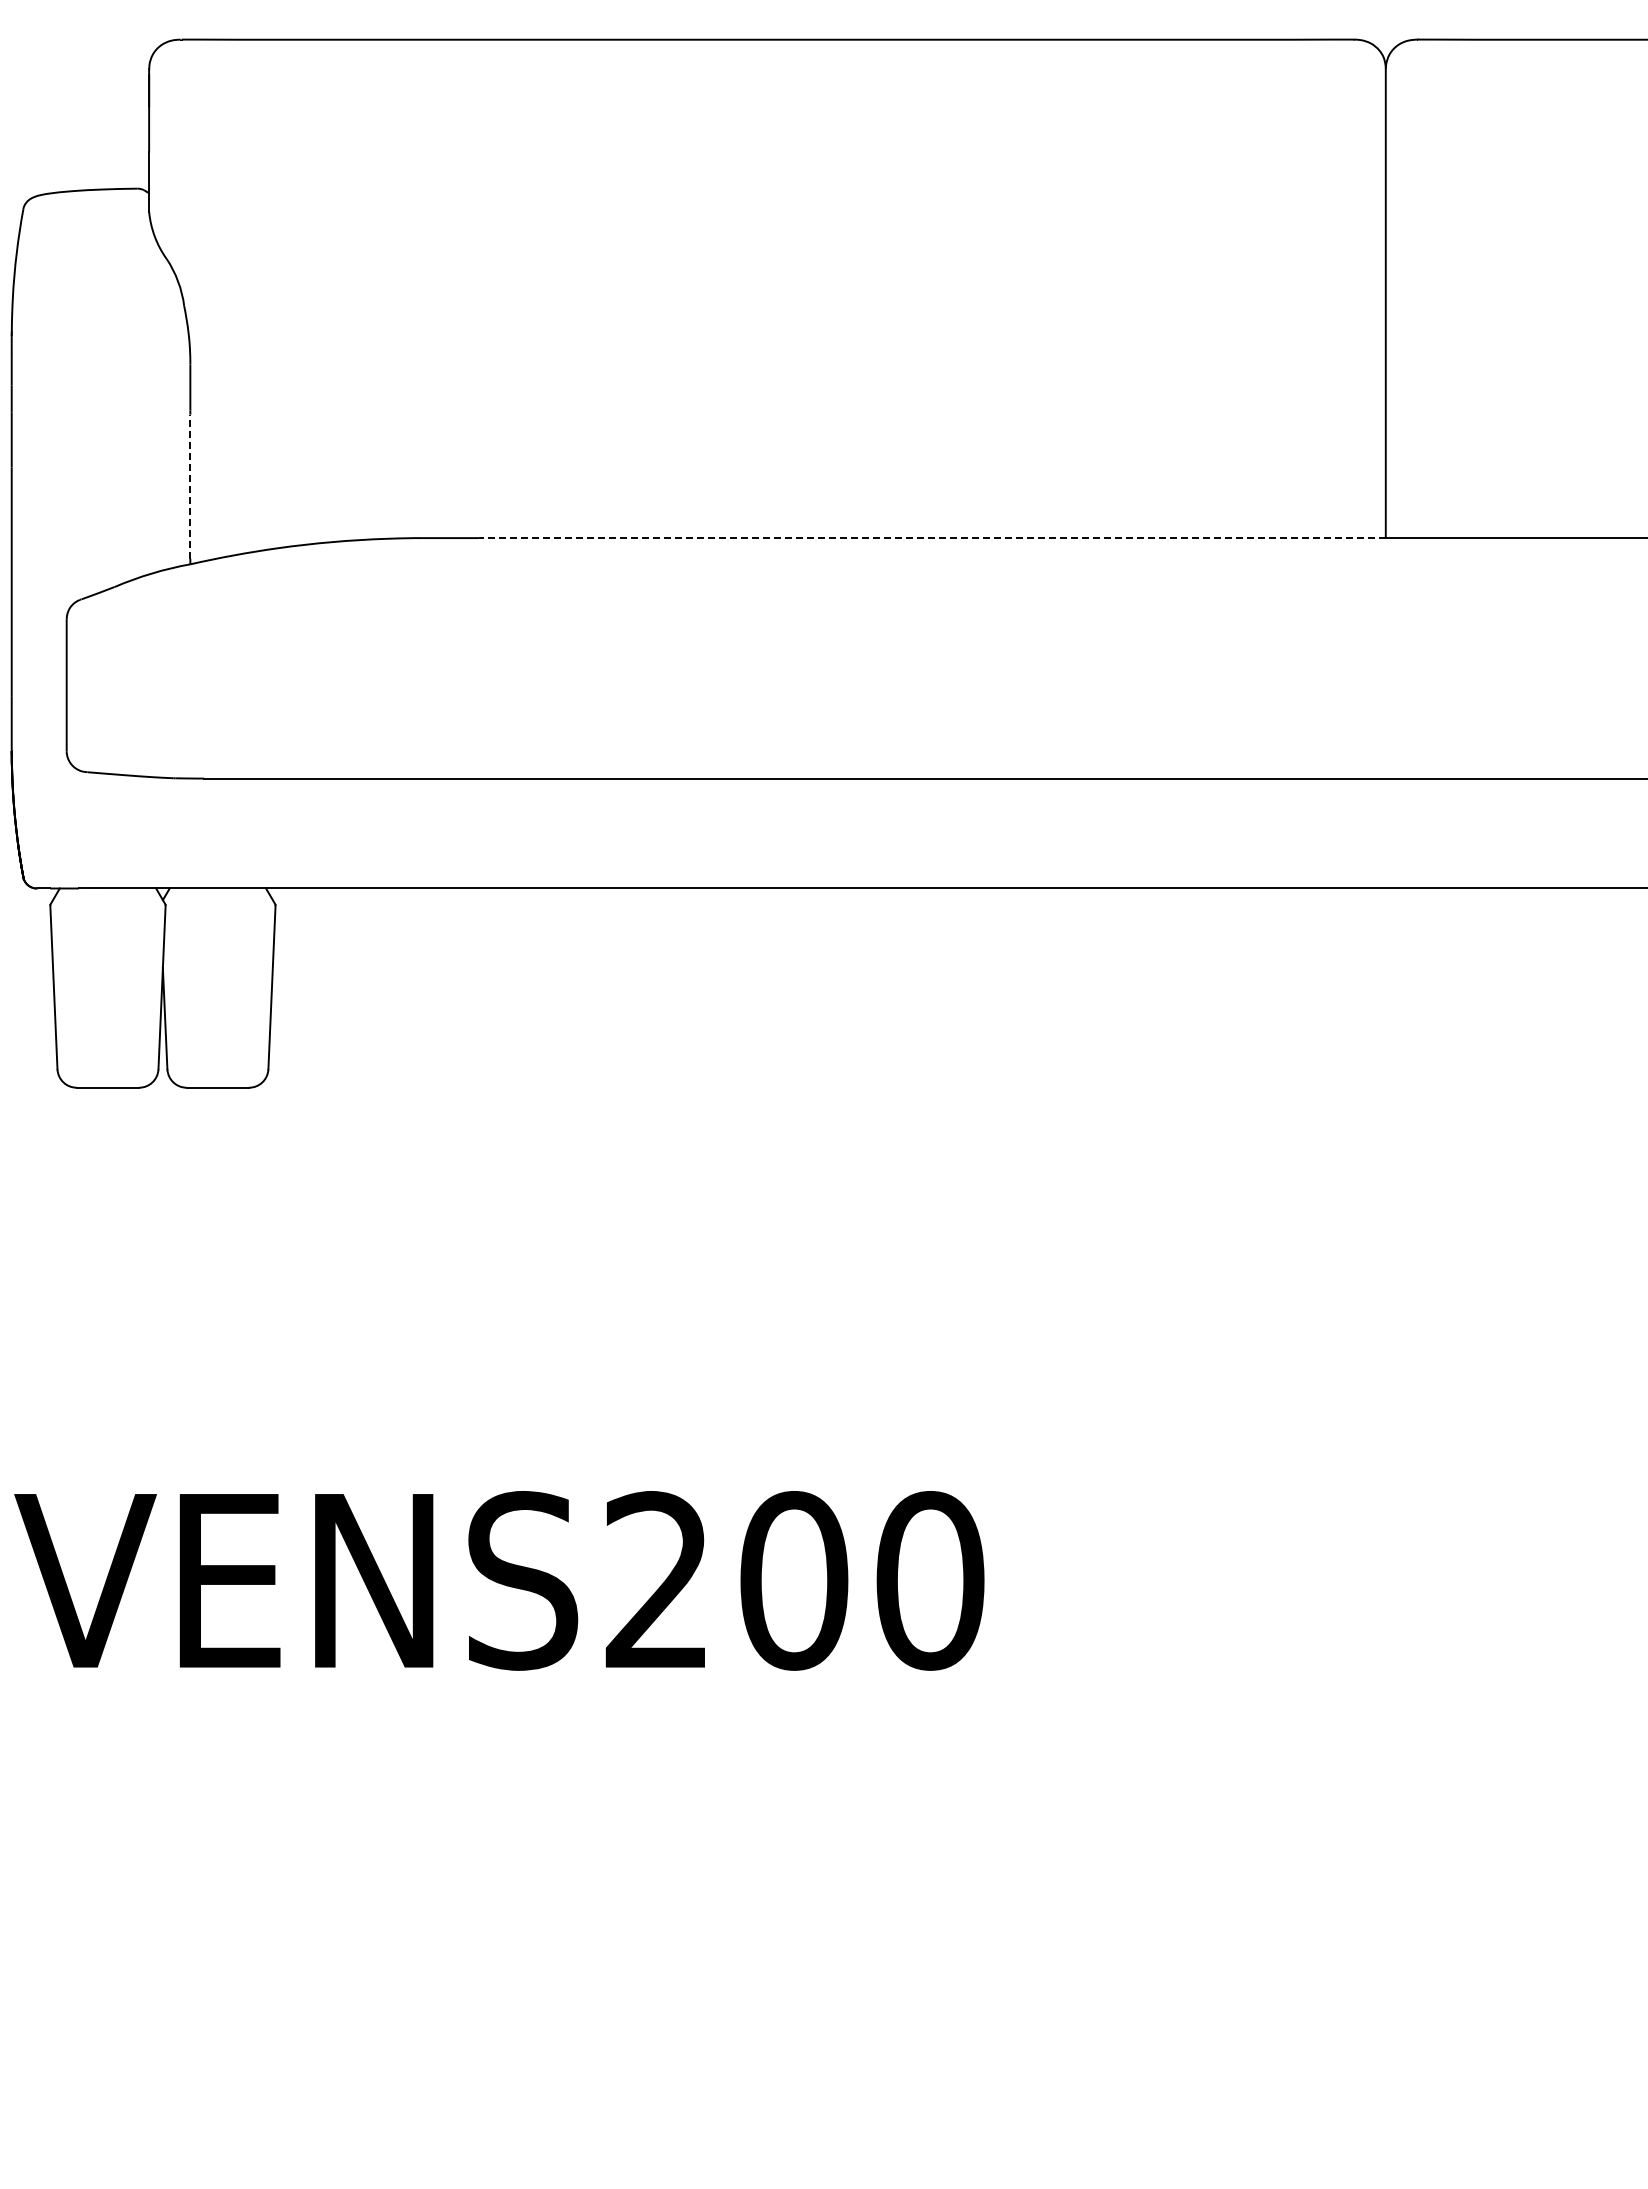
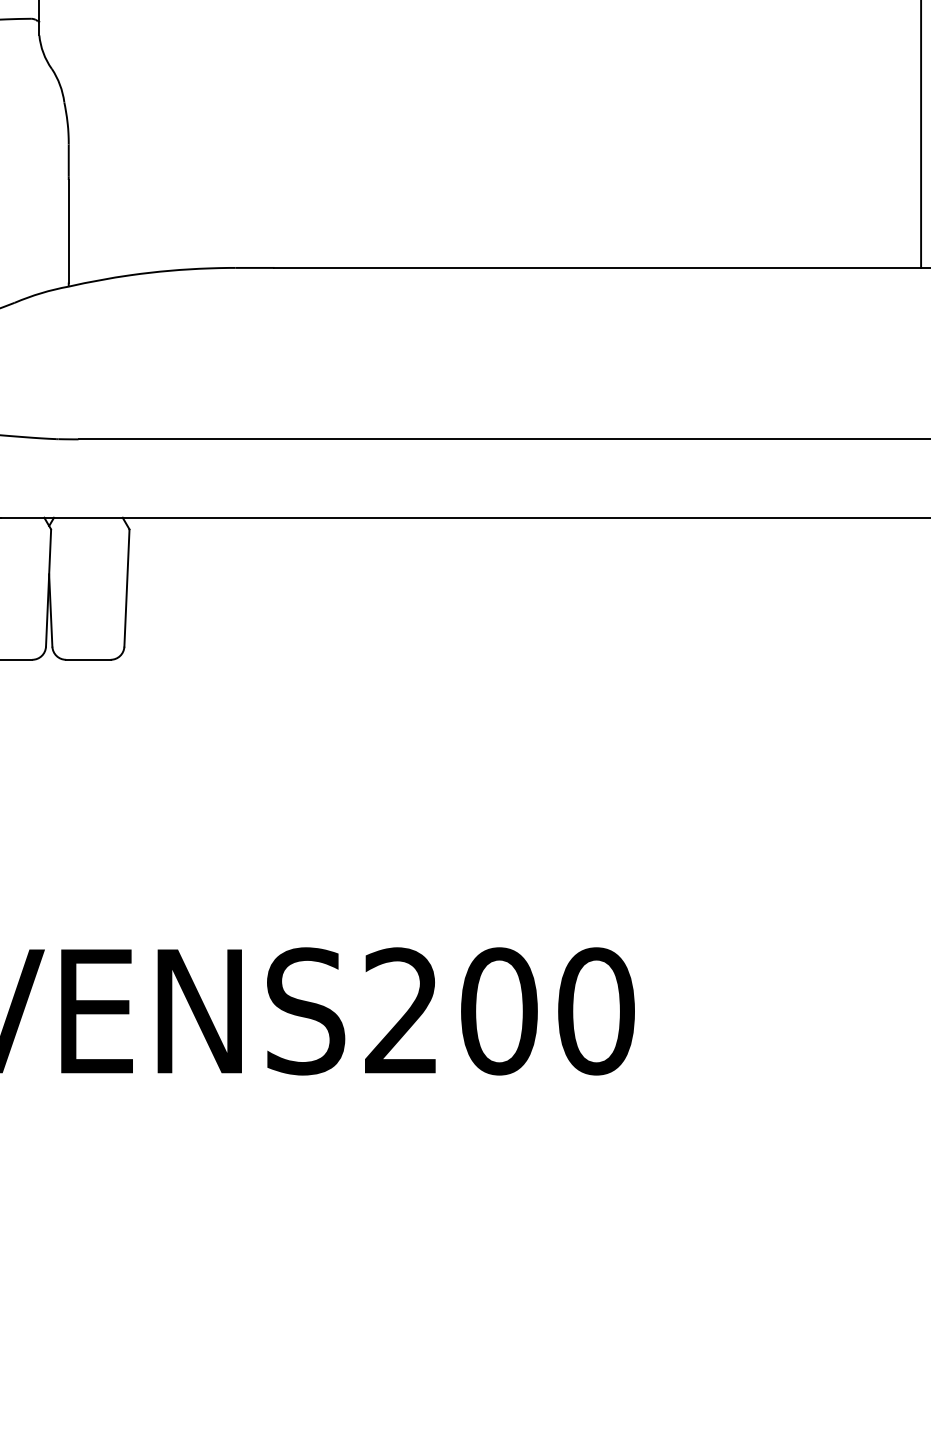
line: (190, 486) -> (68, 231), dashed -> solid
line: (931, 538) -> (597, 268), dashed -> solid

